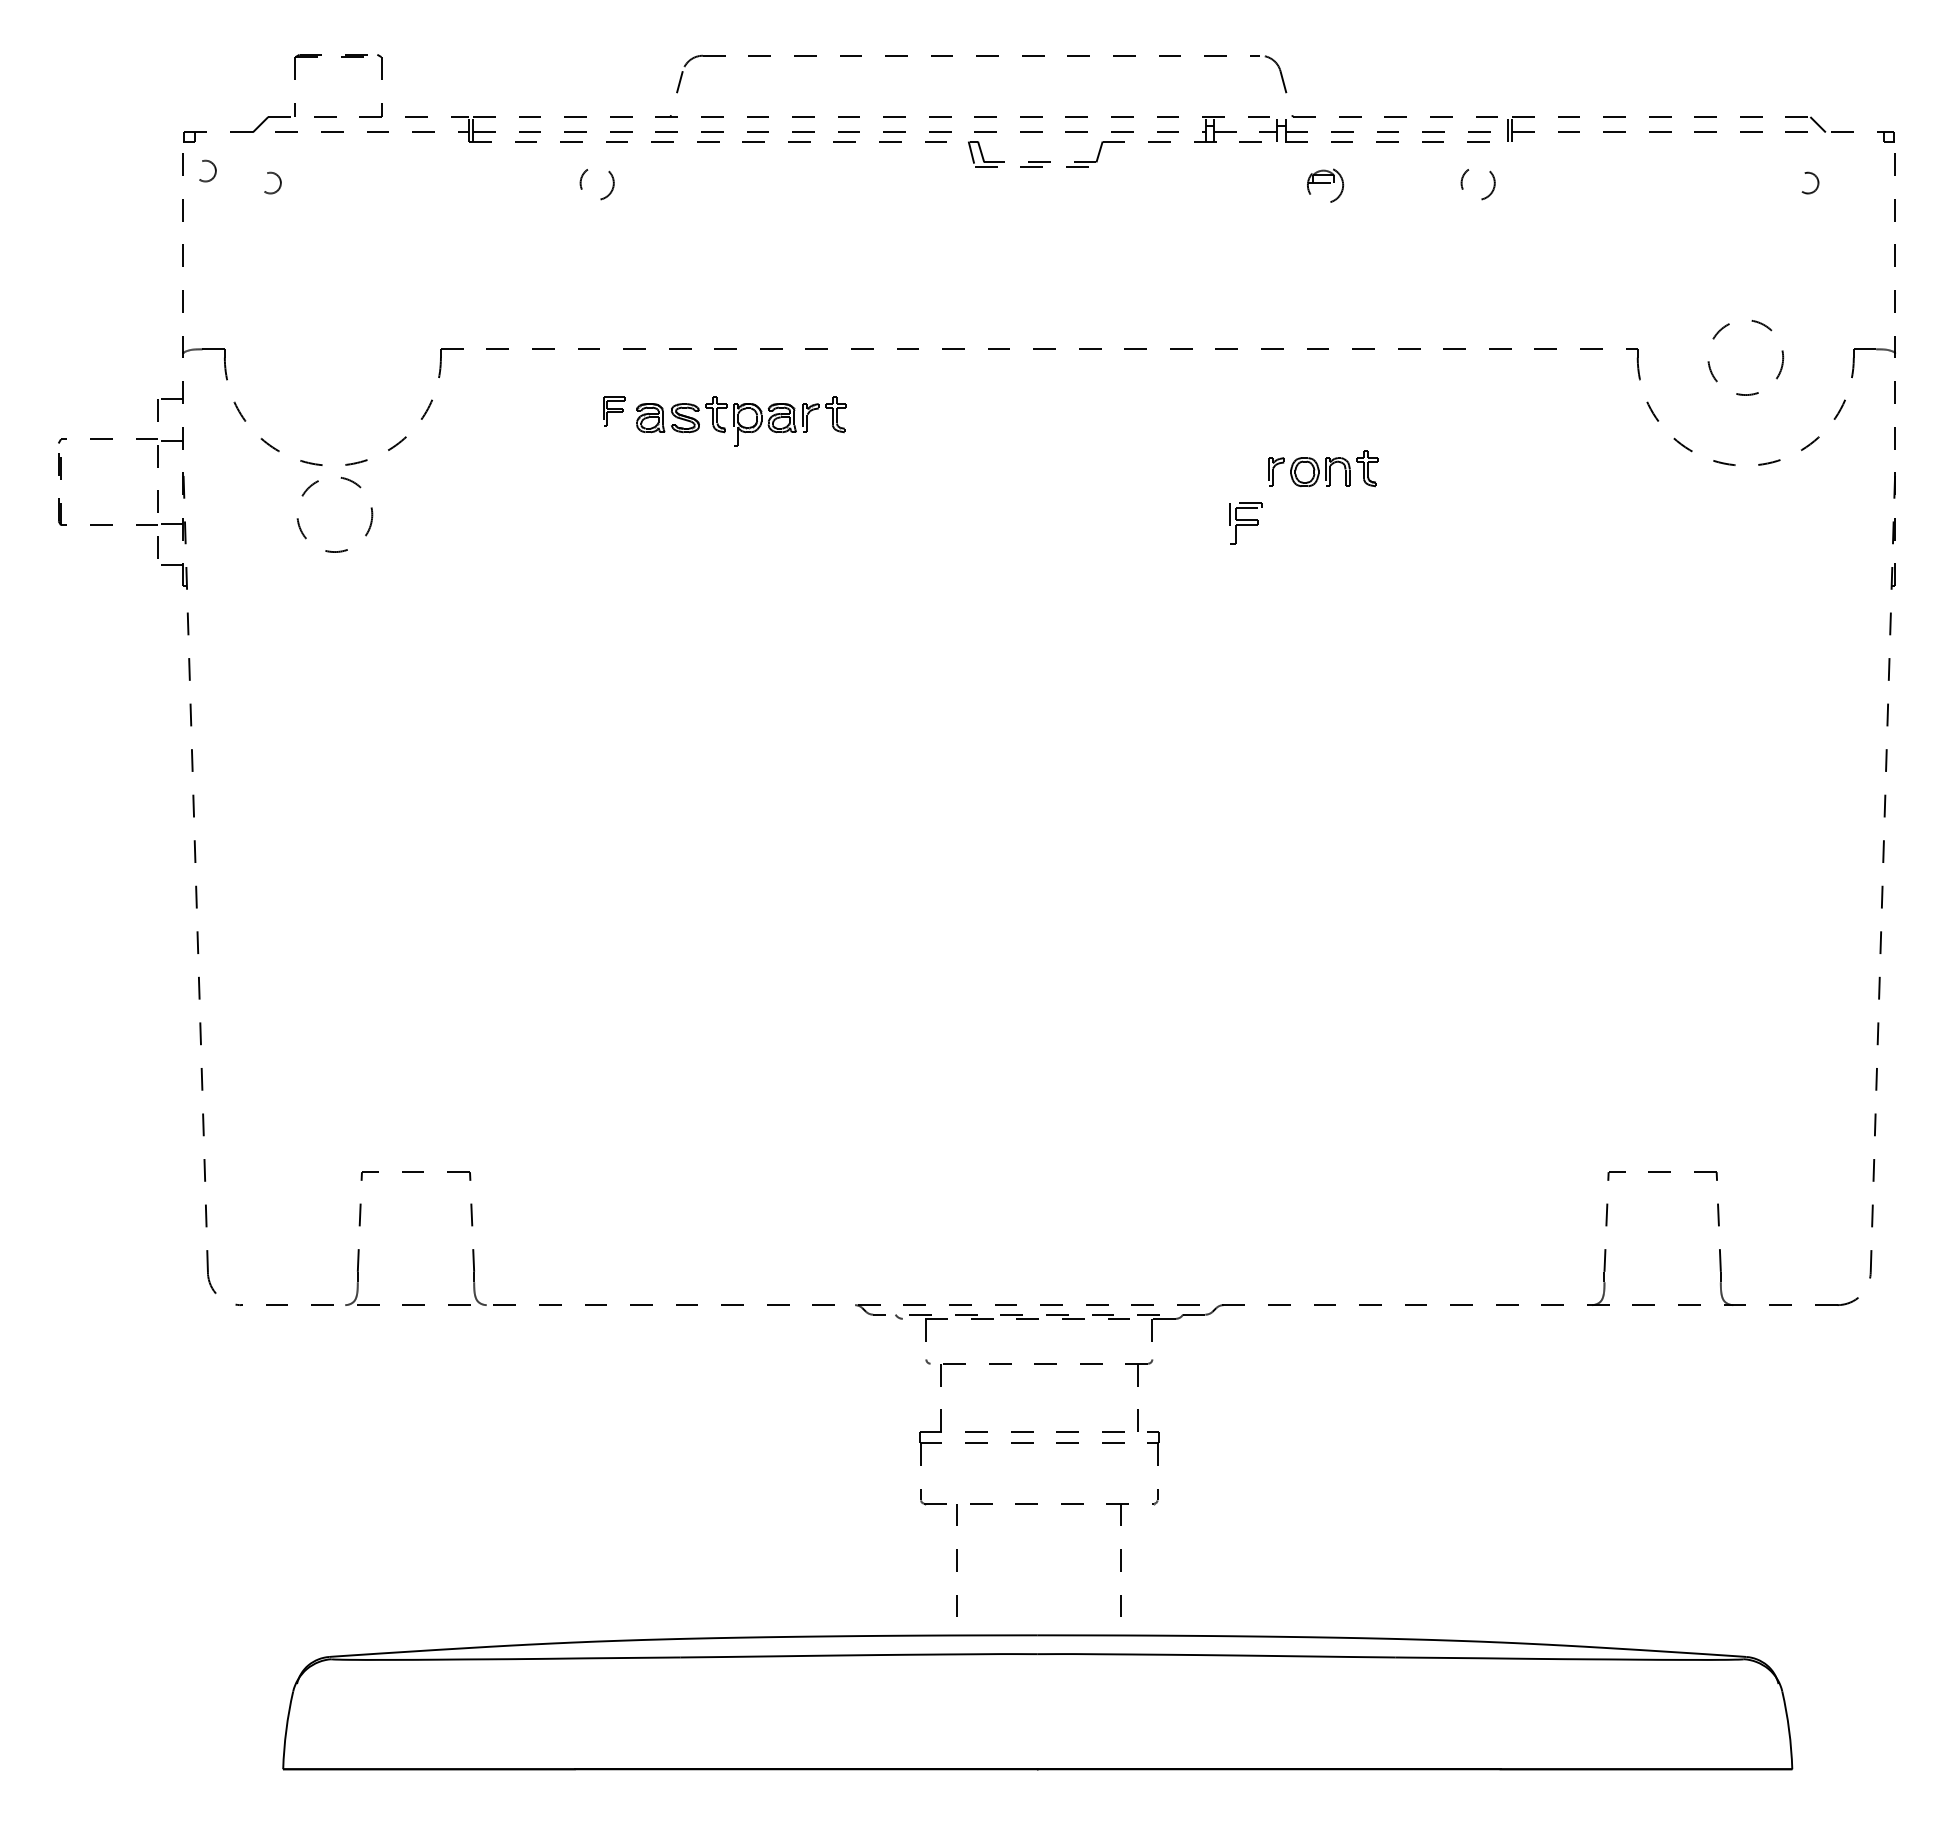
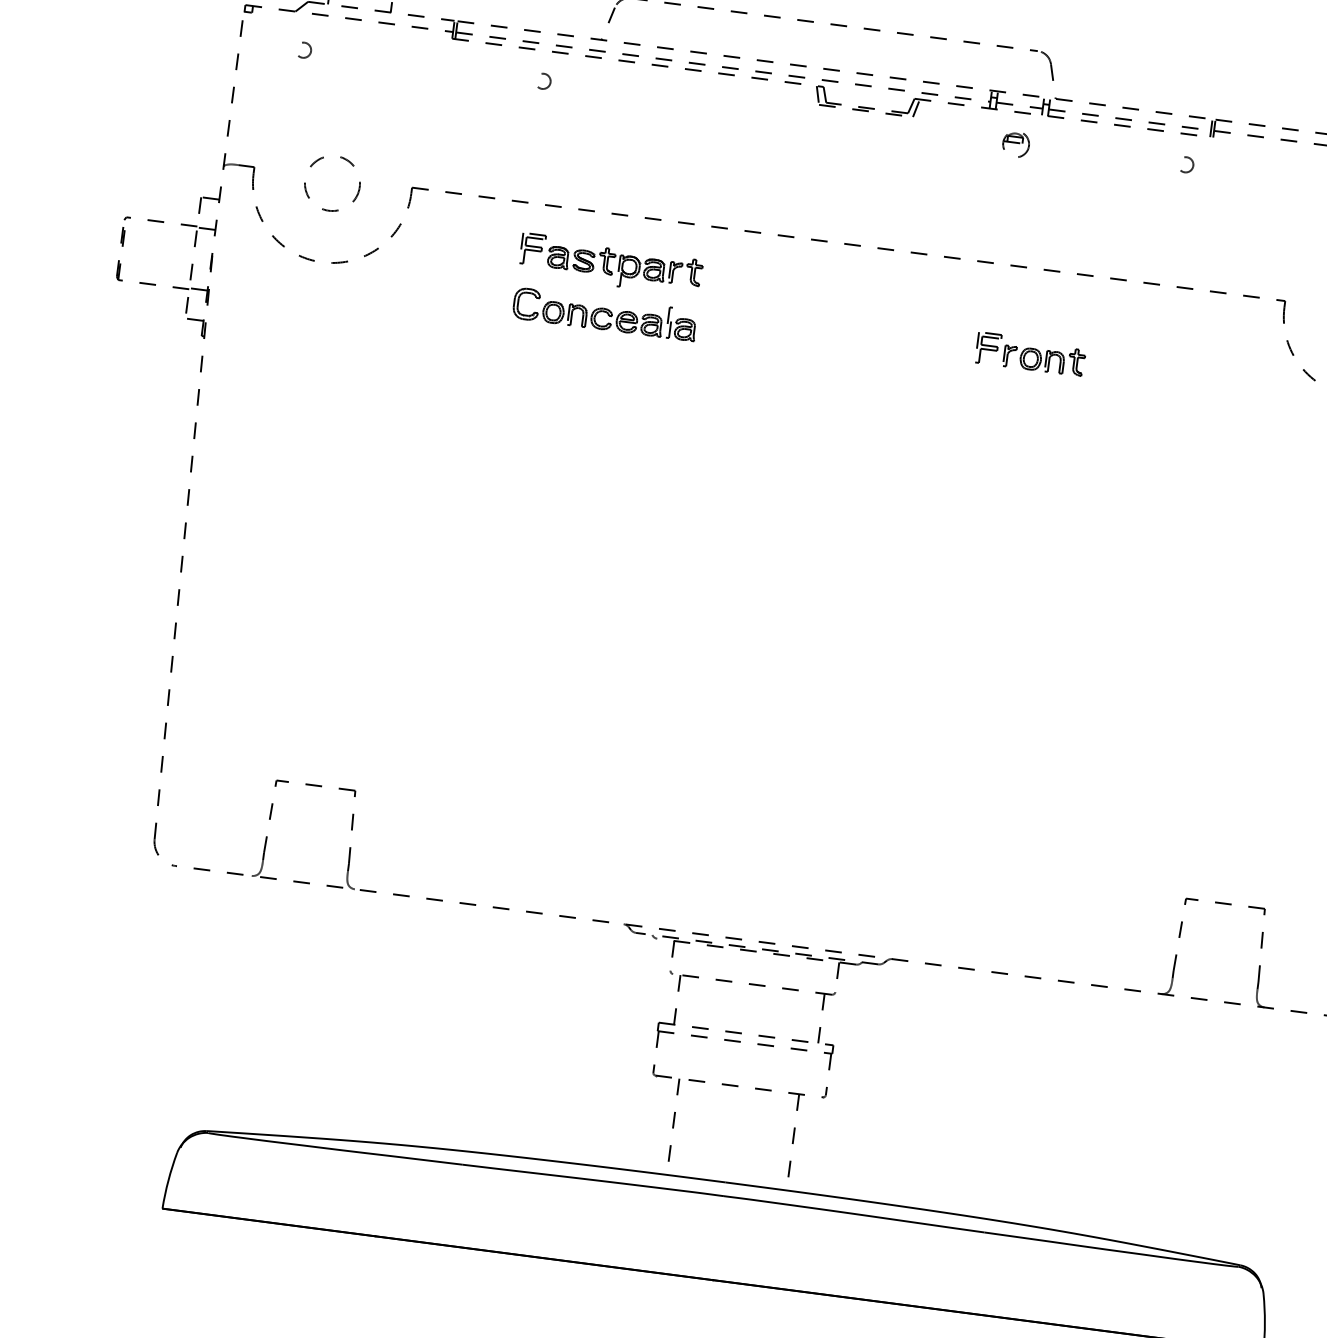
line: (1106, 153) -> (916, 107), added
circle: (207, 170) -> (258, 35), removed
circle: (601, 182) -> (545, 81), size x0.62
circle: (1482, 182) -> (1187, 164), size x0.62
part: (1325, 185) -> (1016, 144), moved
part: (614, 411) -> (532, 249), size x1.43
part: (723, 485) -> (605, 313), added
circle: (334, 514) -> (332, 183), moved
part: (1245, 523) -> (988, 348), moved

